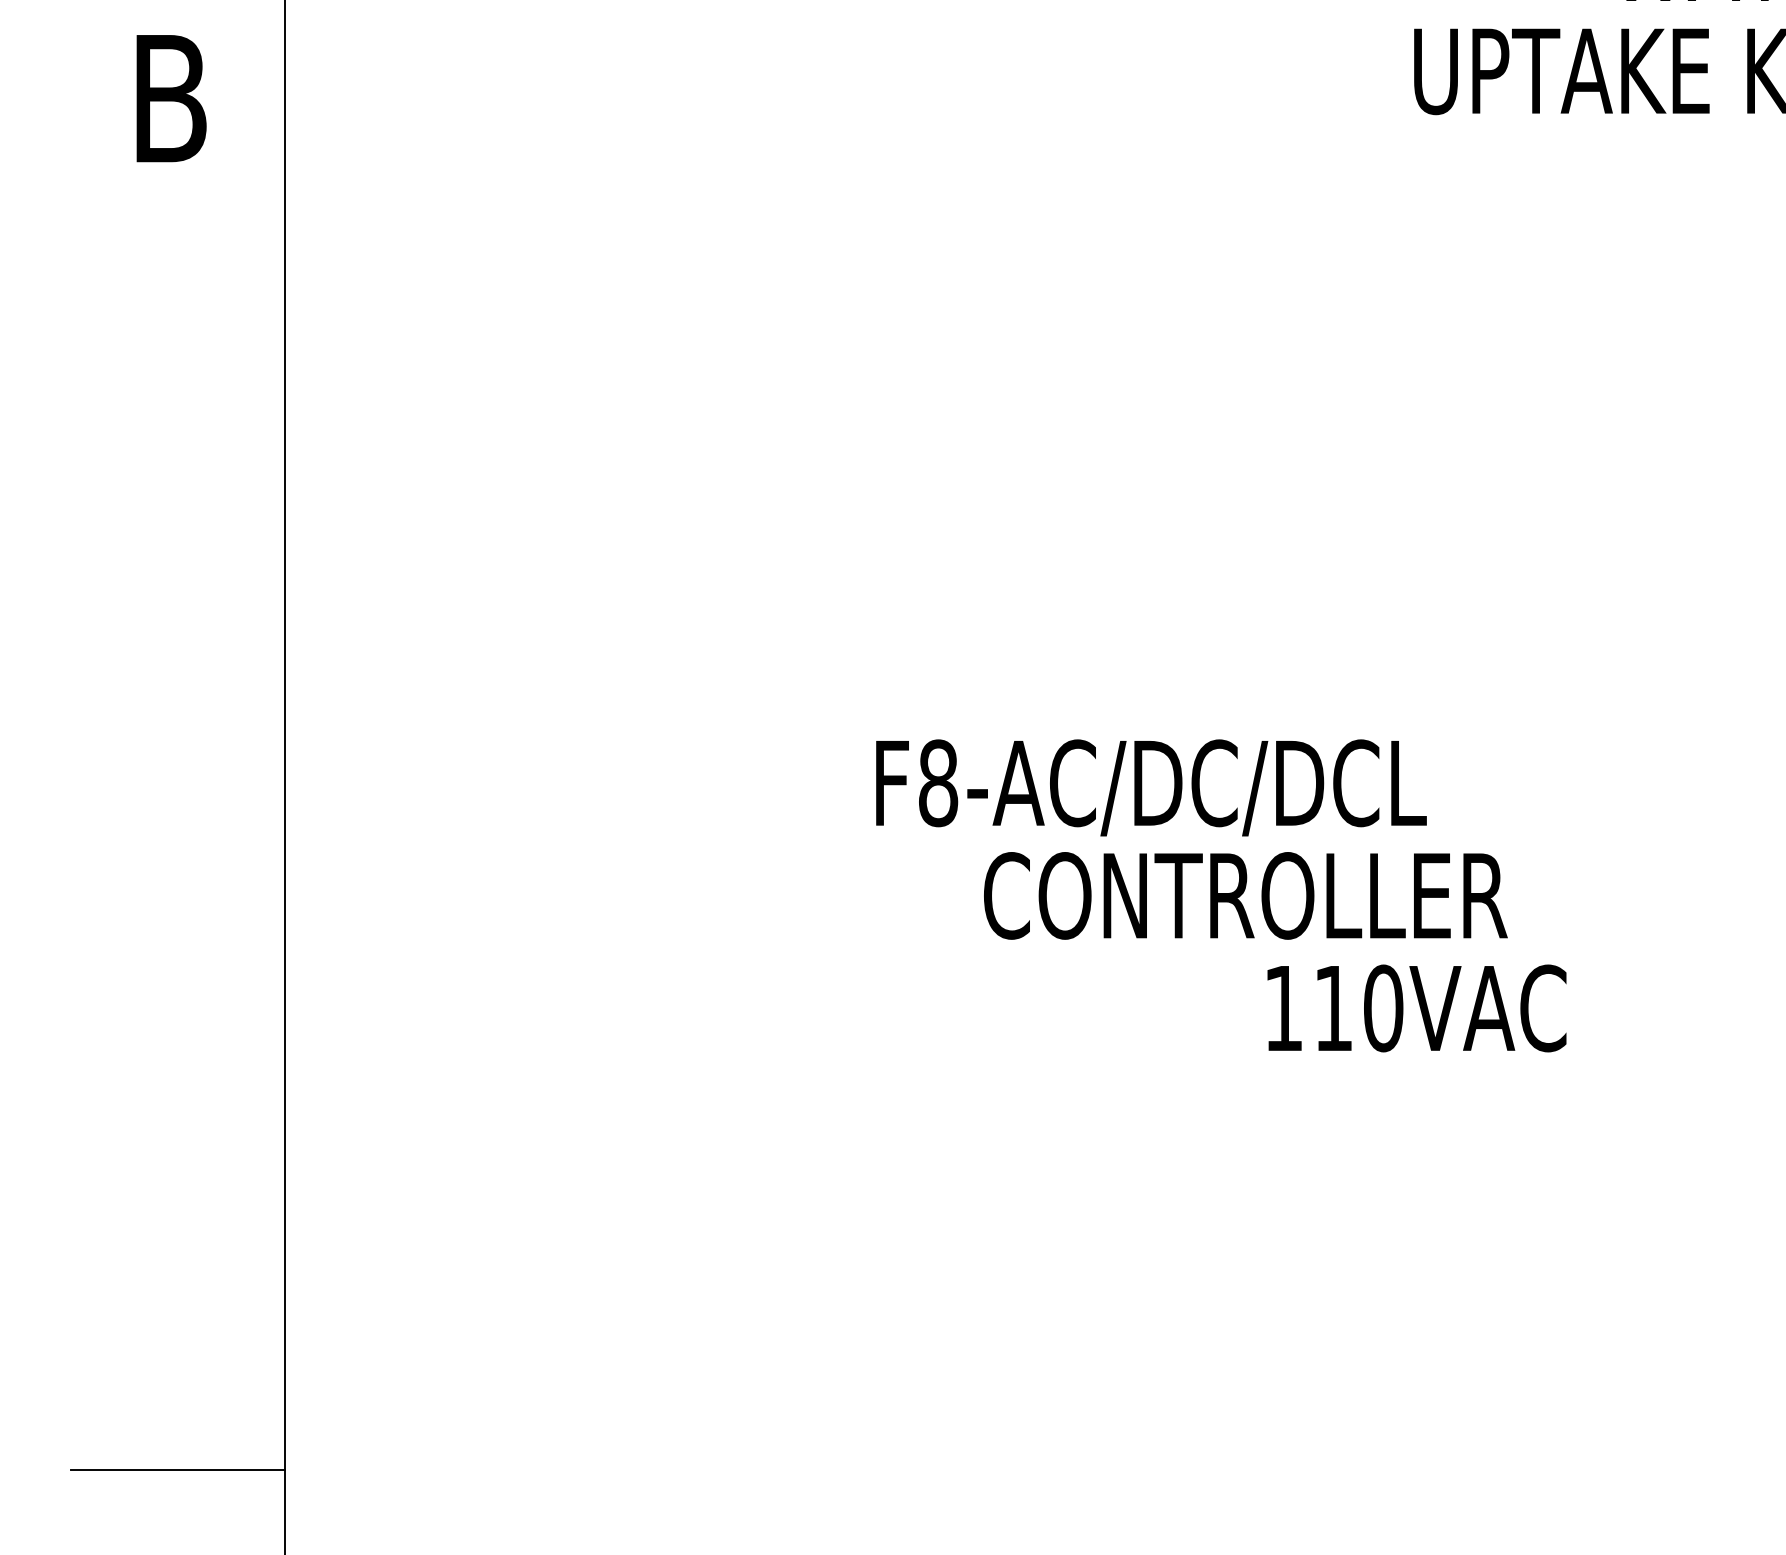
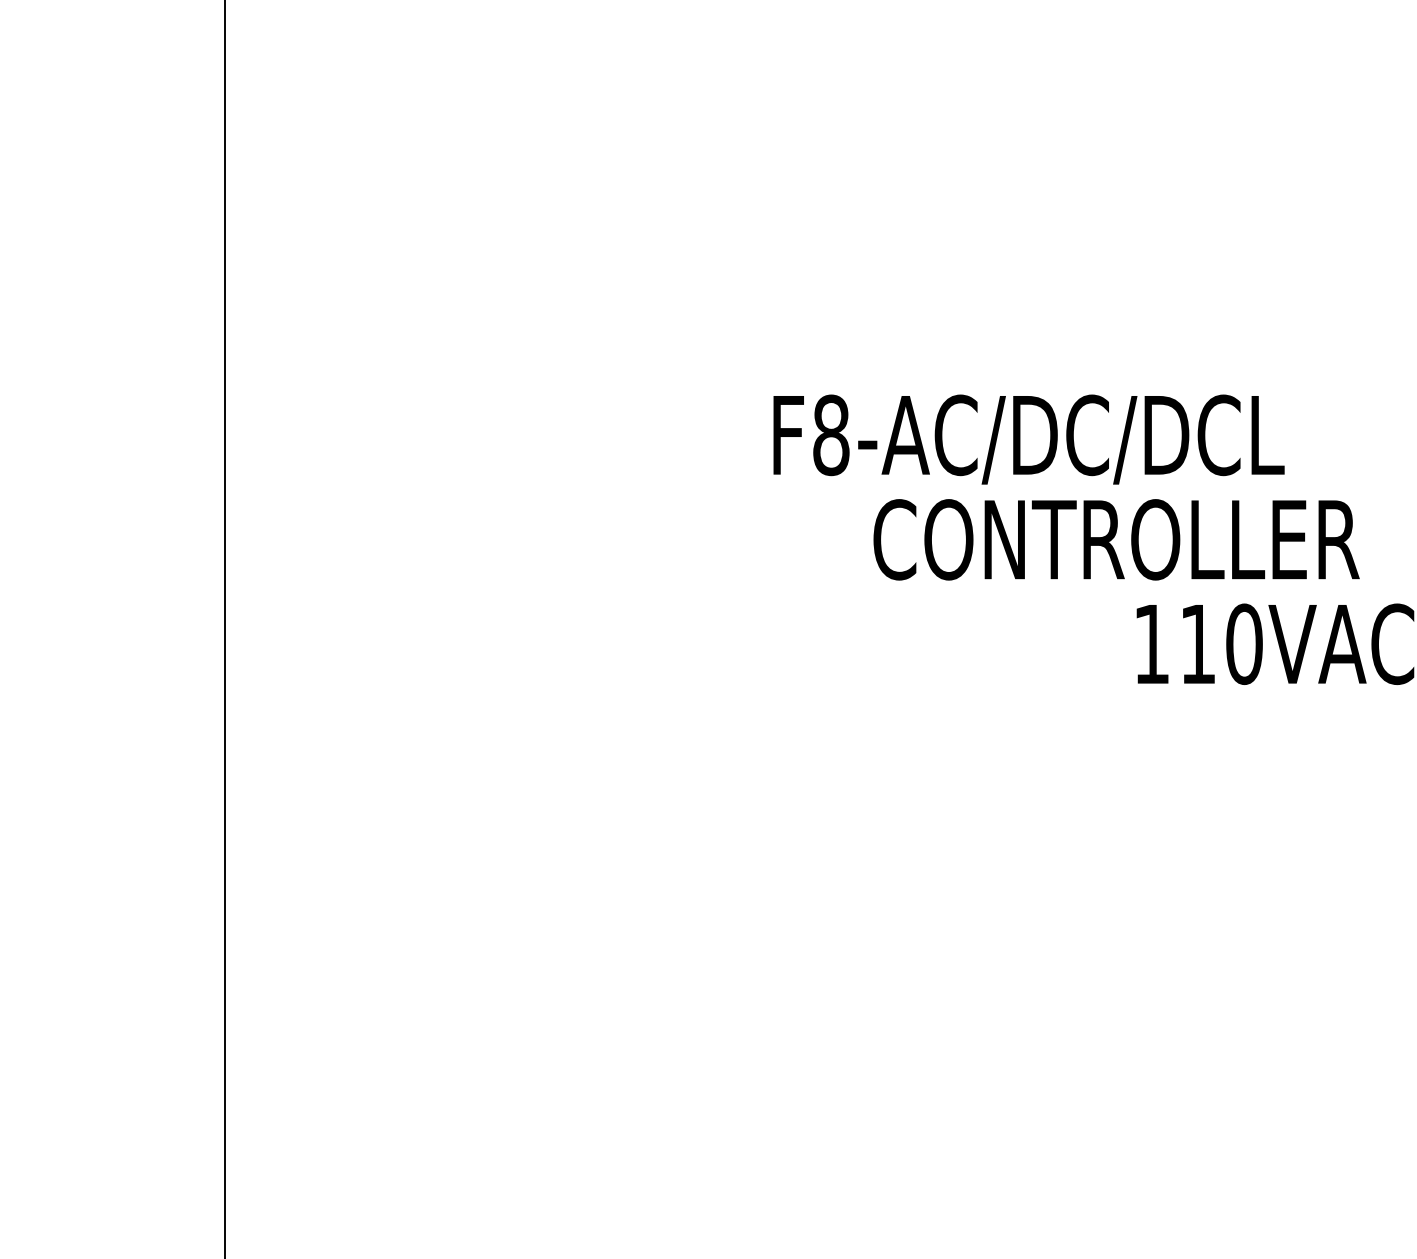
line: (177, 1470) -> (125, 1073), removed

